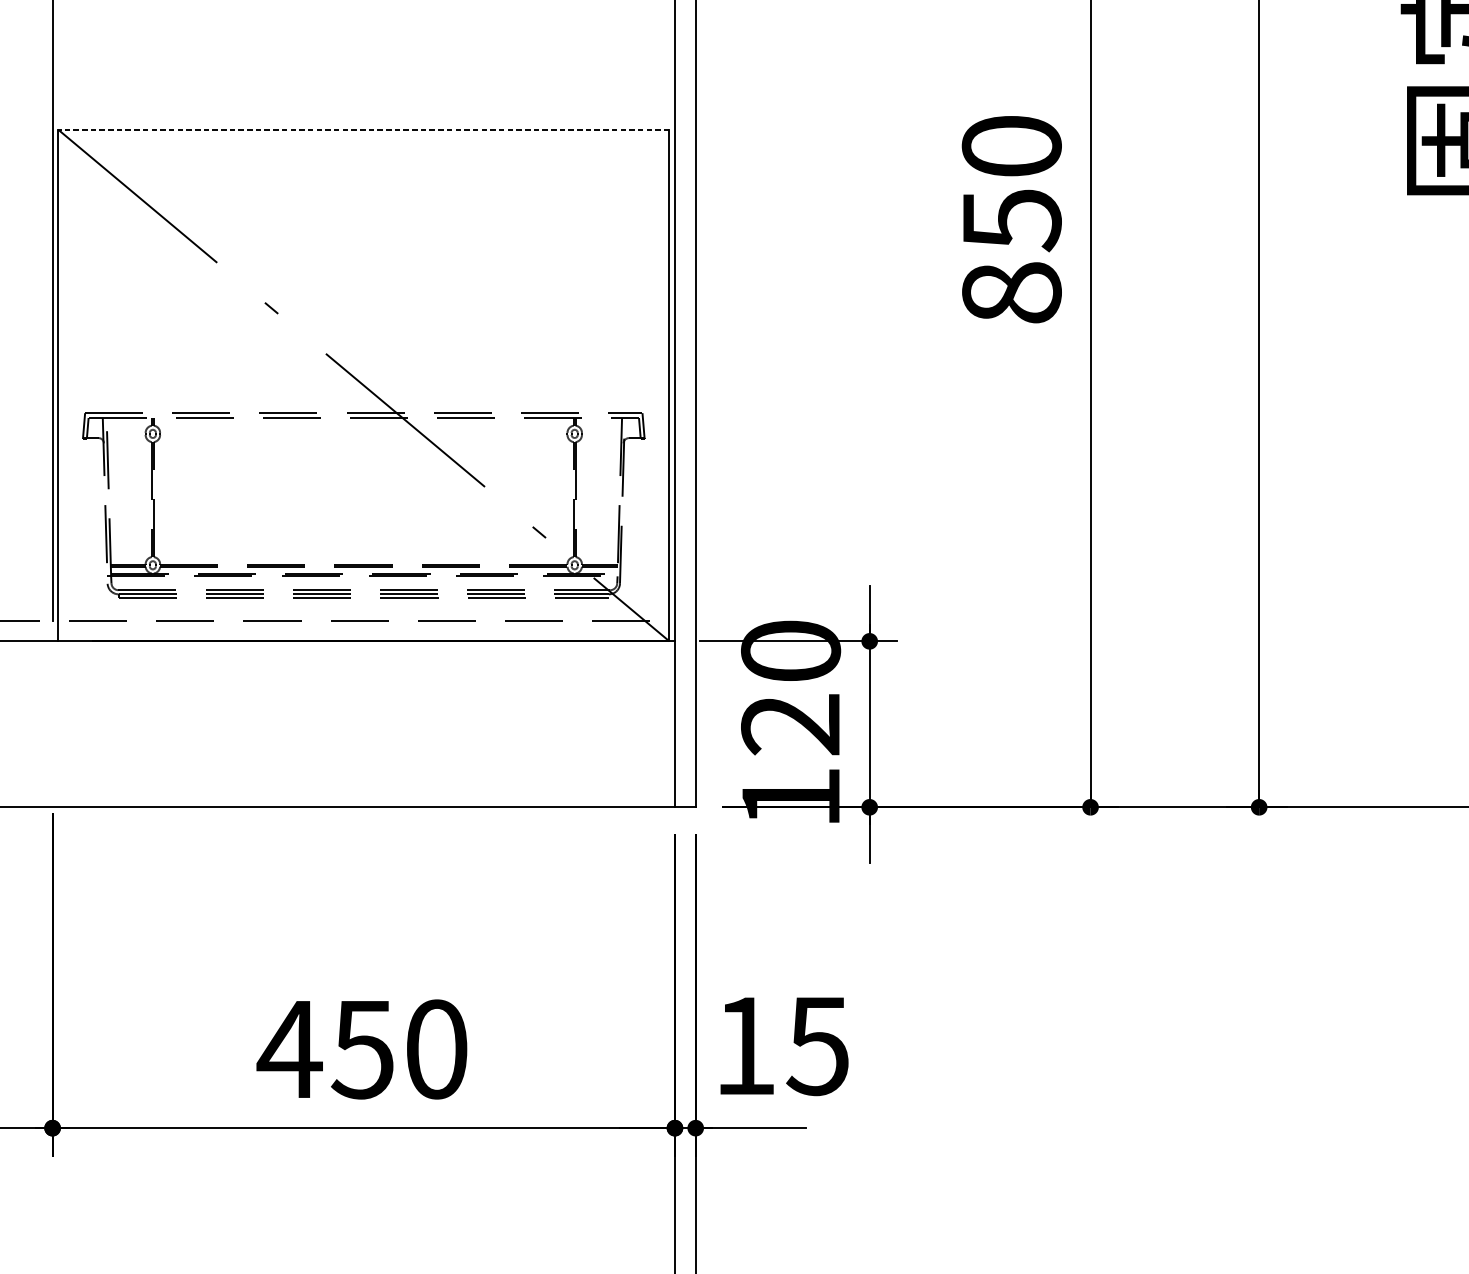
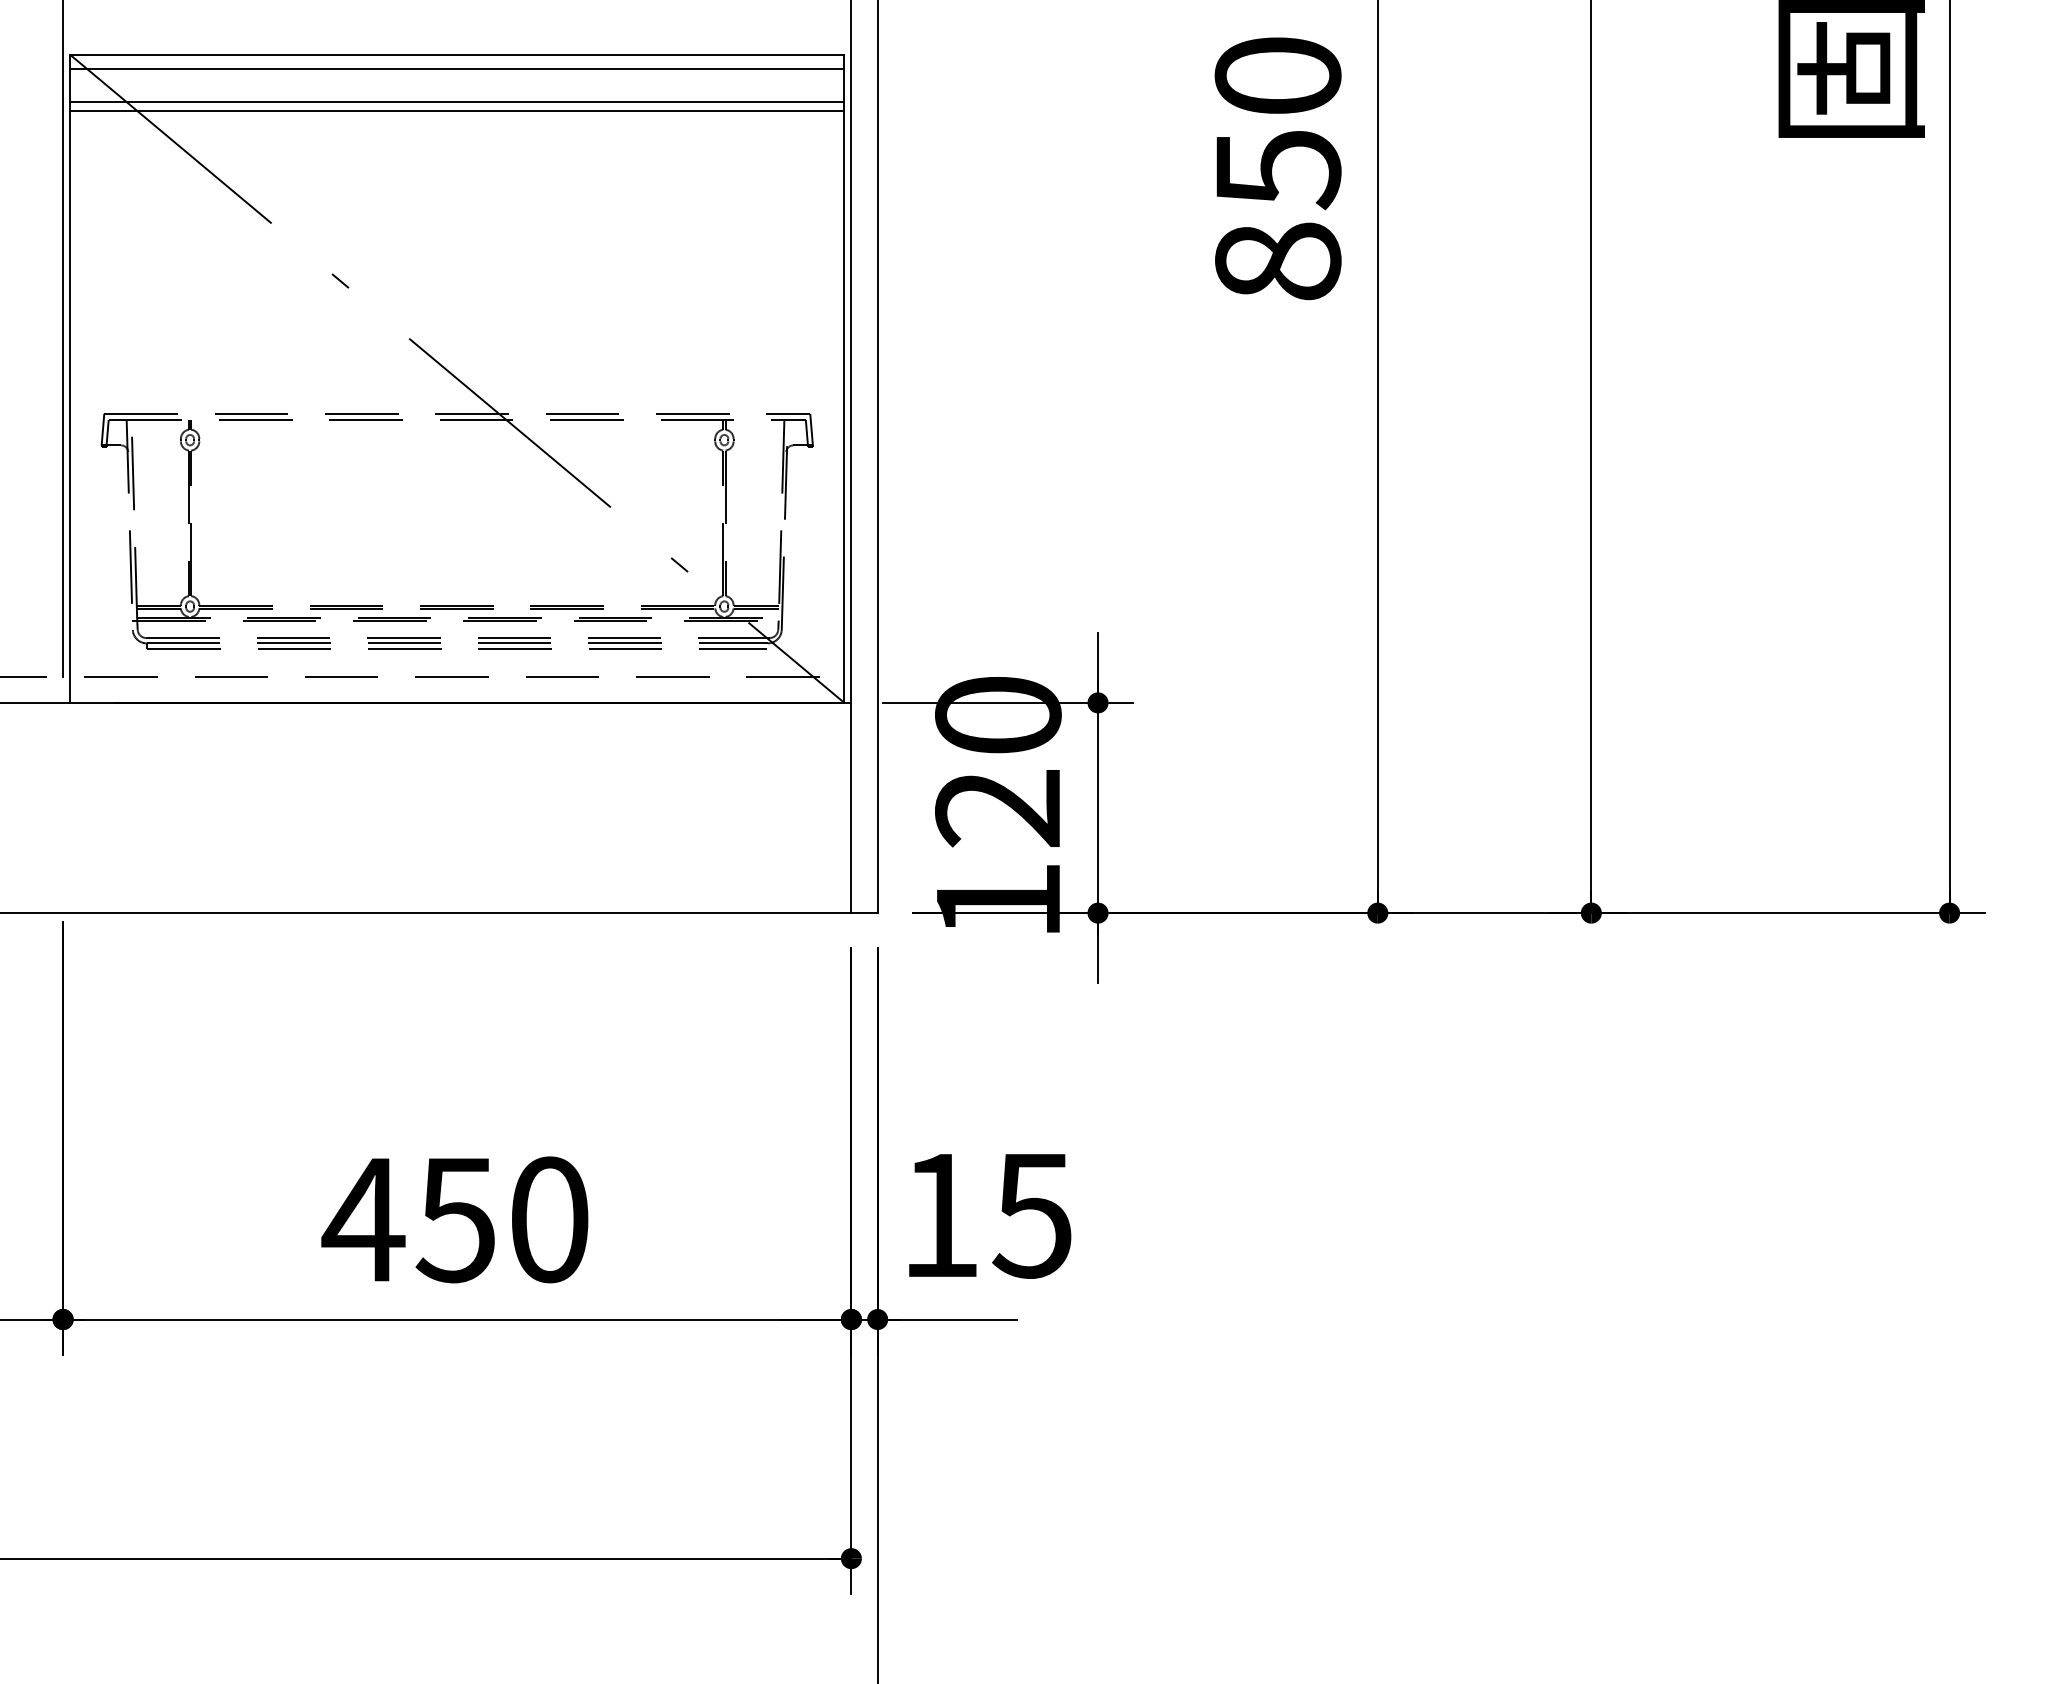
line: (363, 129) -> (456, 54), dashed -> solid
line: (363, 140) -> (457, 68), added
line: (363, 167) -> (457, 102), added
line: (363, 173) -> (457, 110), added

